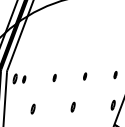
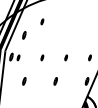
part: (52, 31) -> (42, 21), added
part: (30, 50) -> (24, 35), added

